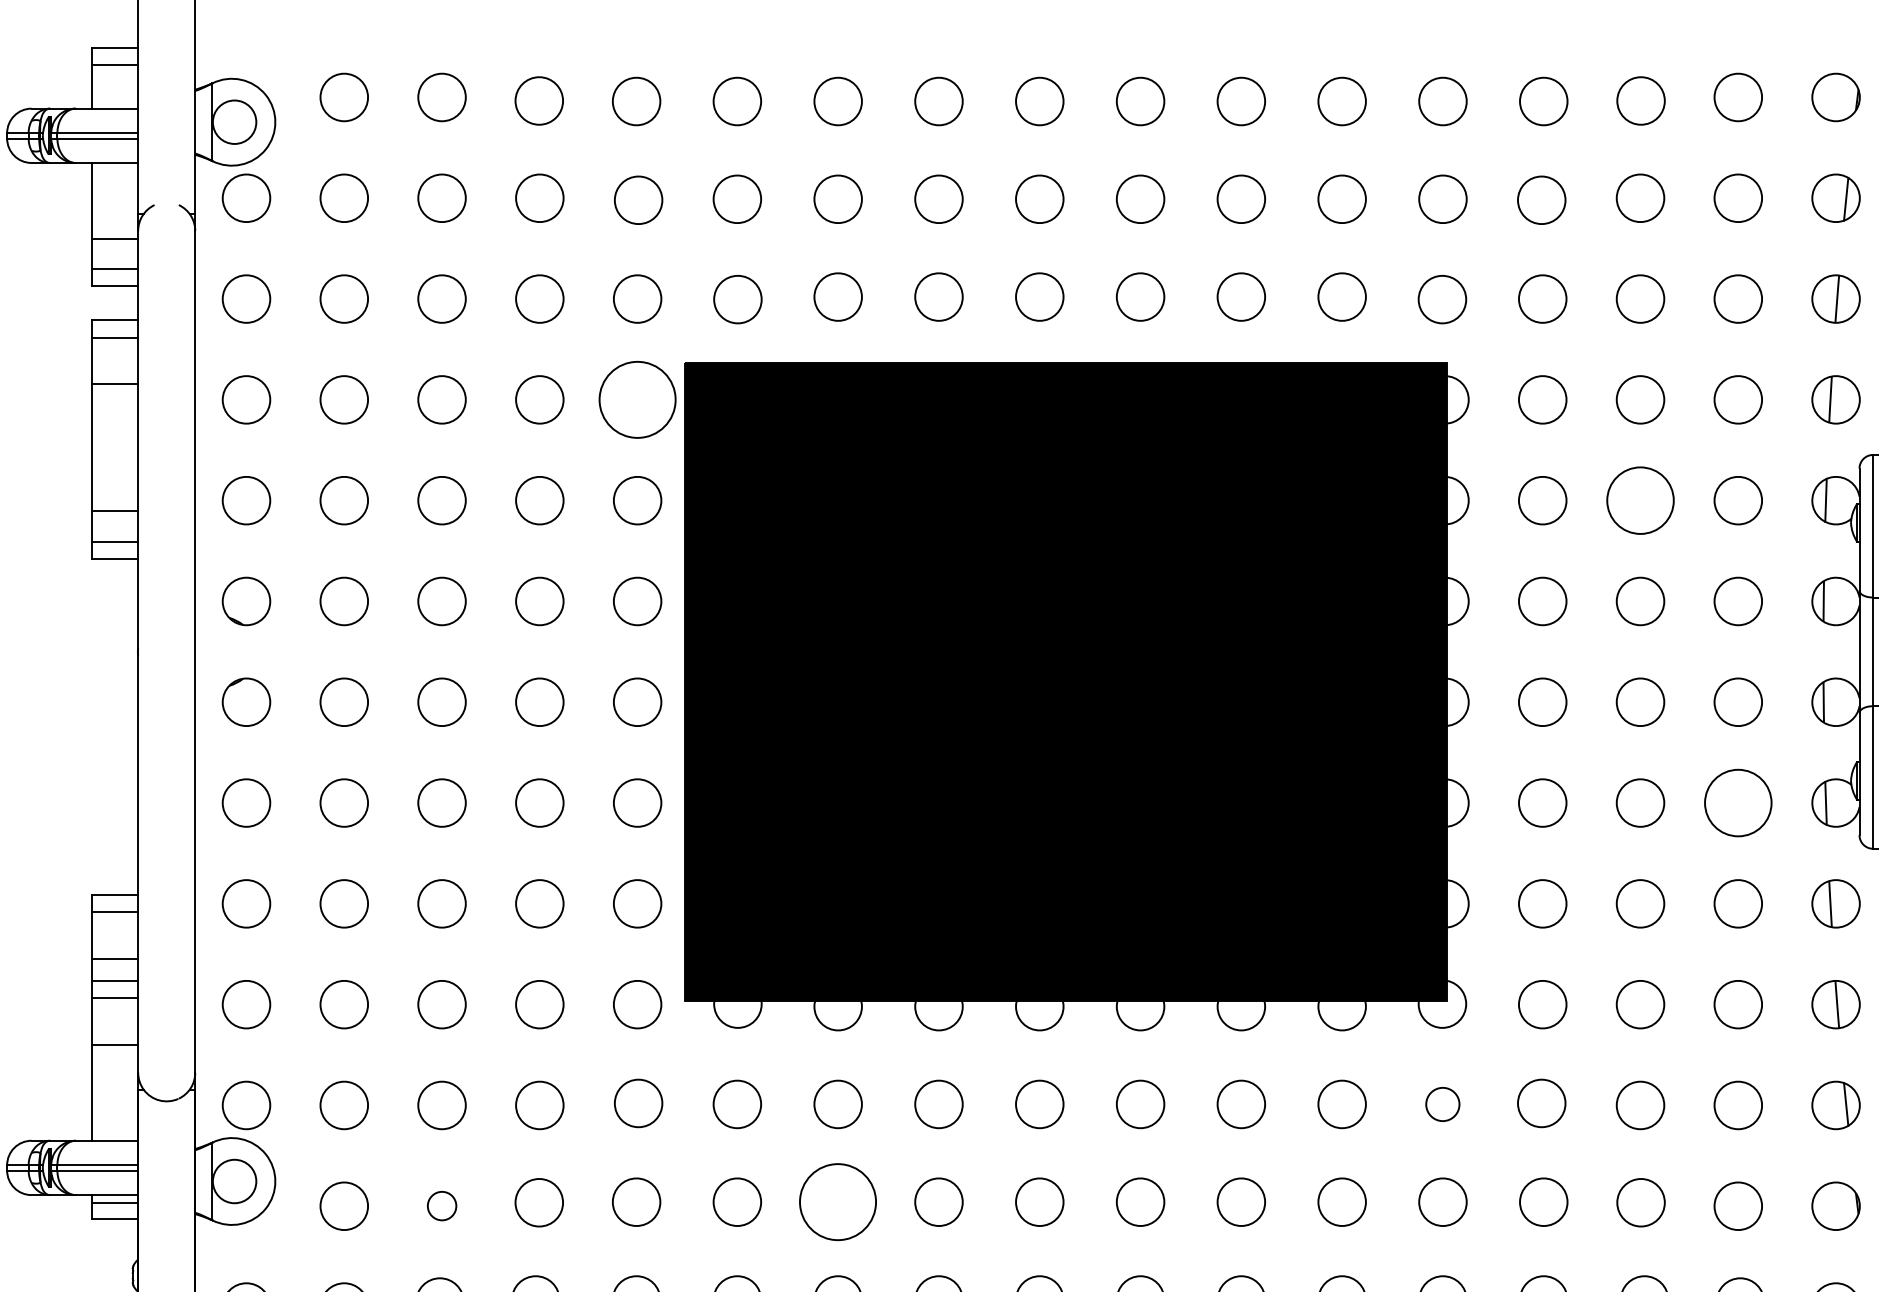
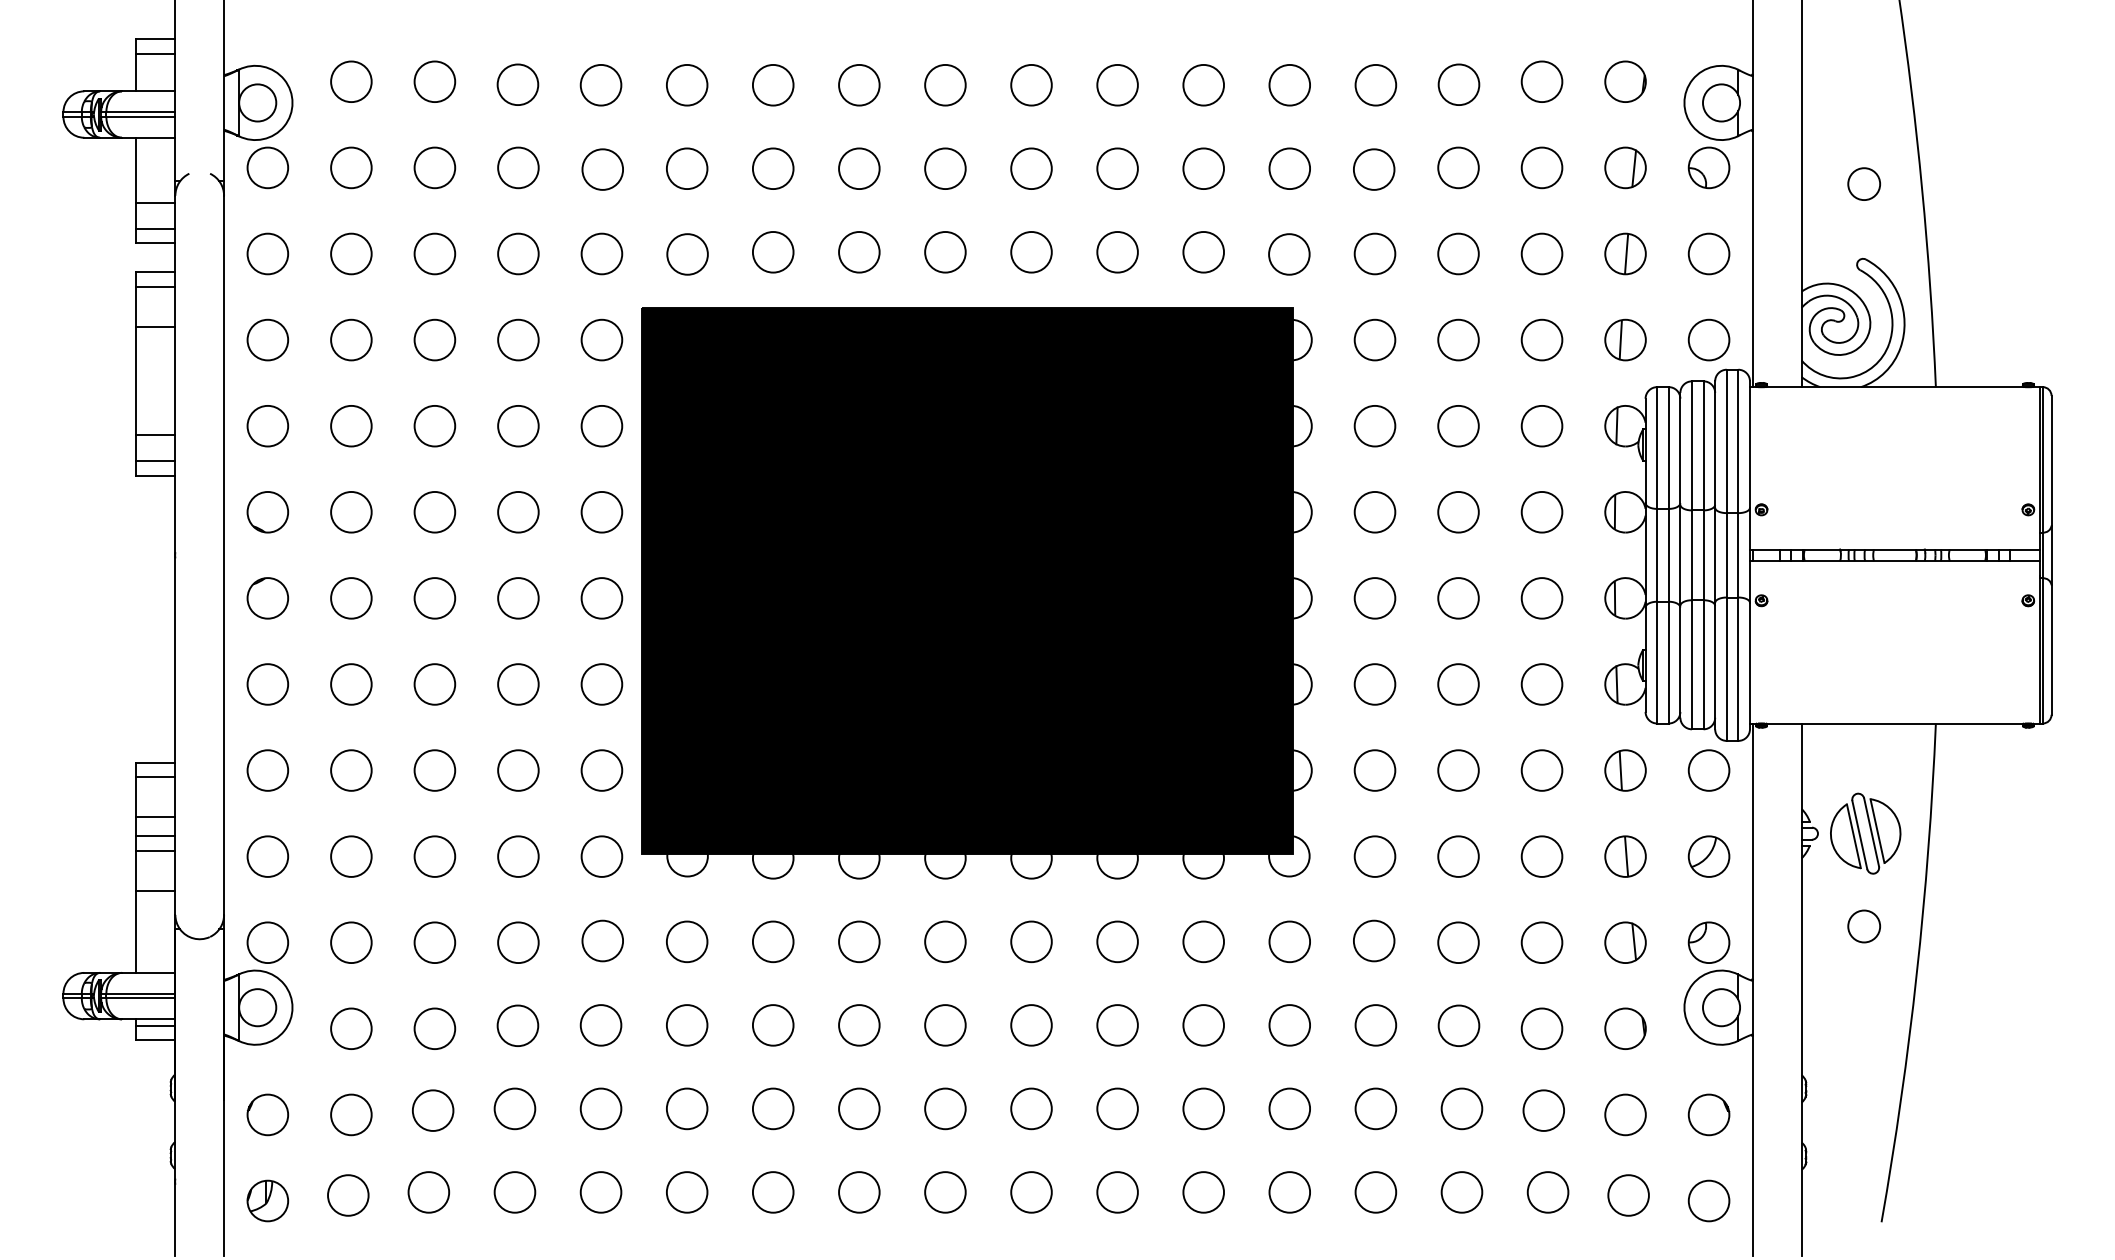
circle: (637, 399) -> (601, 339), size x0.62
circle: (1640, 499) -> (1458, 425), size x0.71
circle: (1737, 803) -> (1541, 684), size x0.71
circle: (1442, 1104) -> (1289, 941), size x1.43
circle: (838, 1202) -> (773, 1025), size x0.62
circle: (441, 1205) -> (434, 1028), size x1.67

